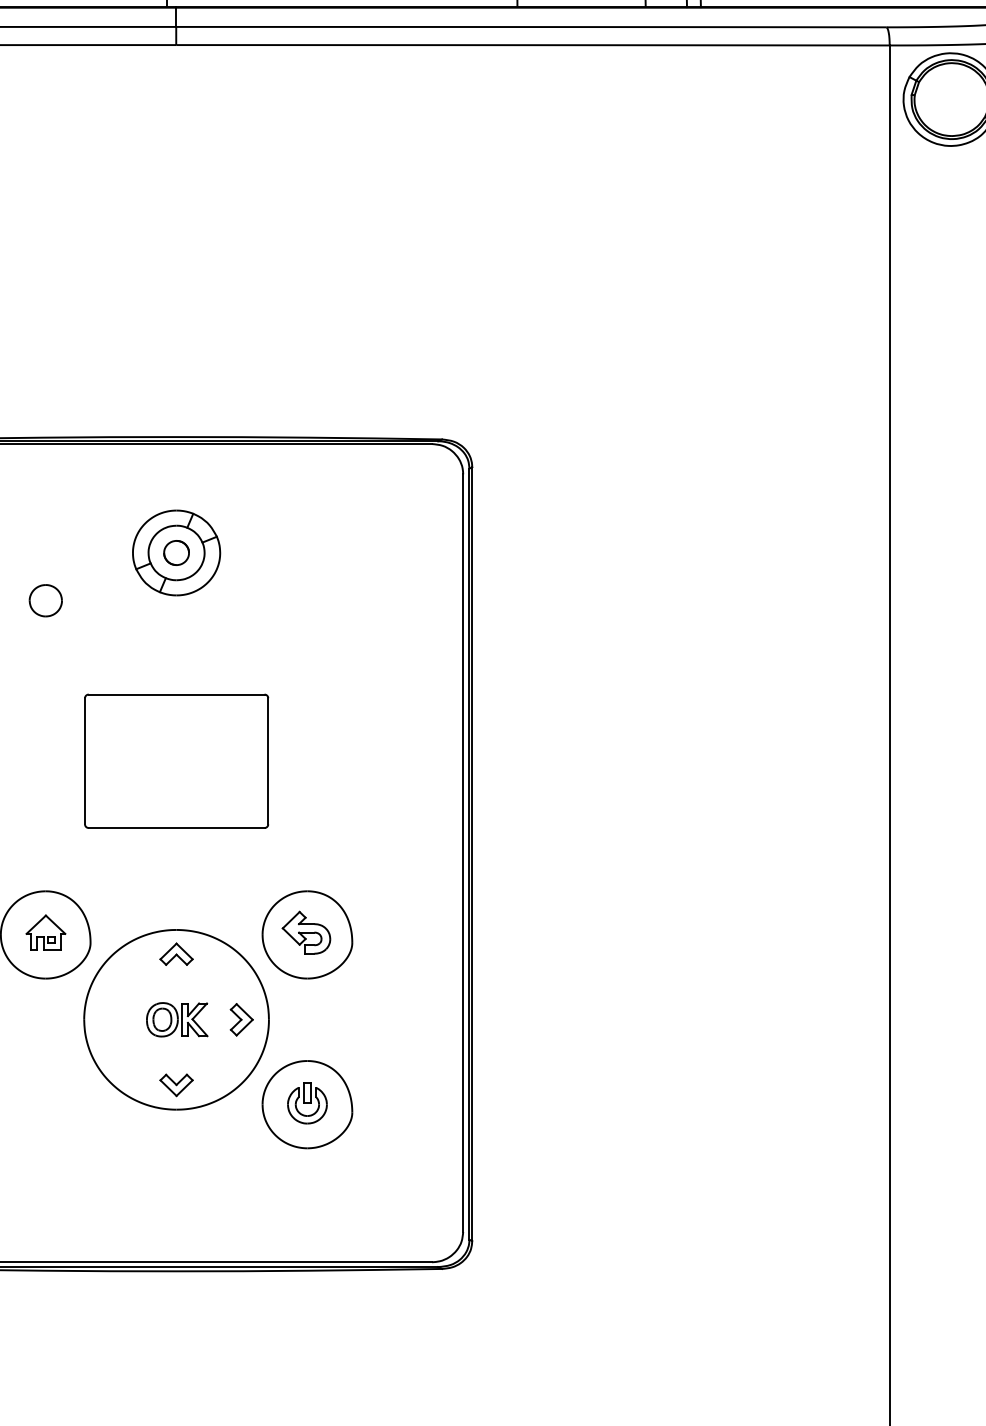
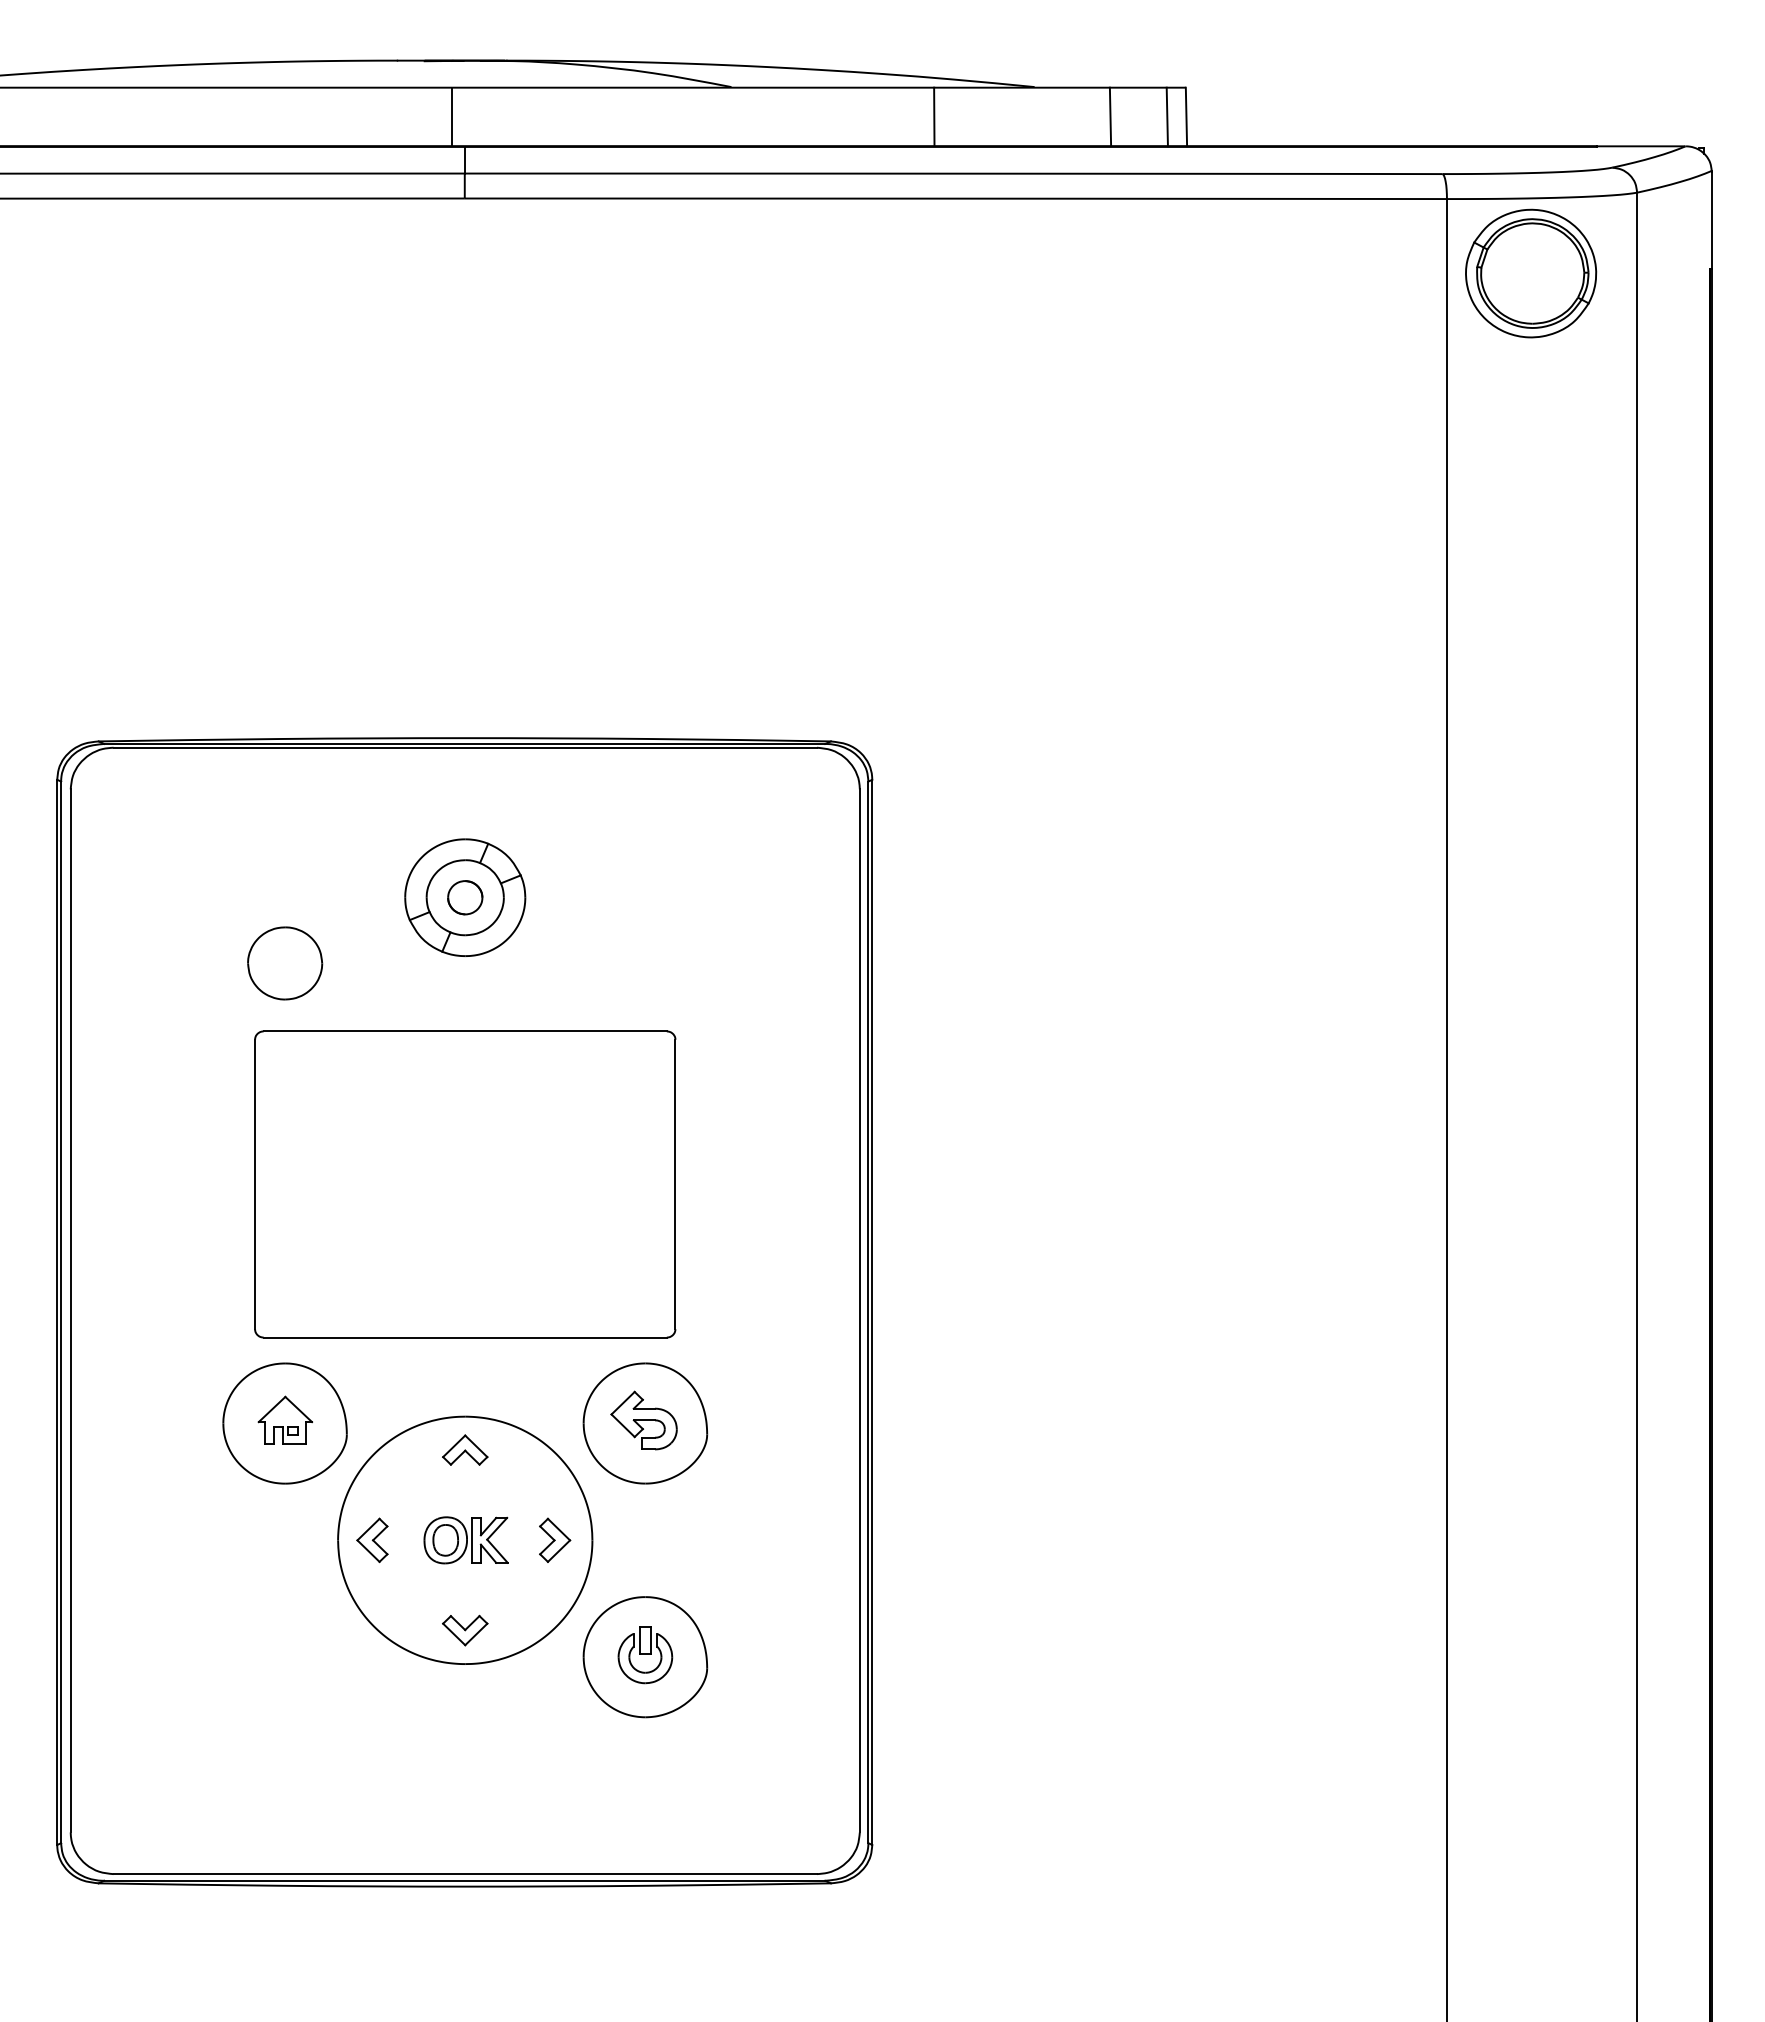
part: (46, 600) -> (285, 963), size x1.67
part: (176, 761) -> (465, 1184), size x1.67
part: (109, 1019) -> (372, 1540), added

